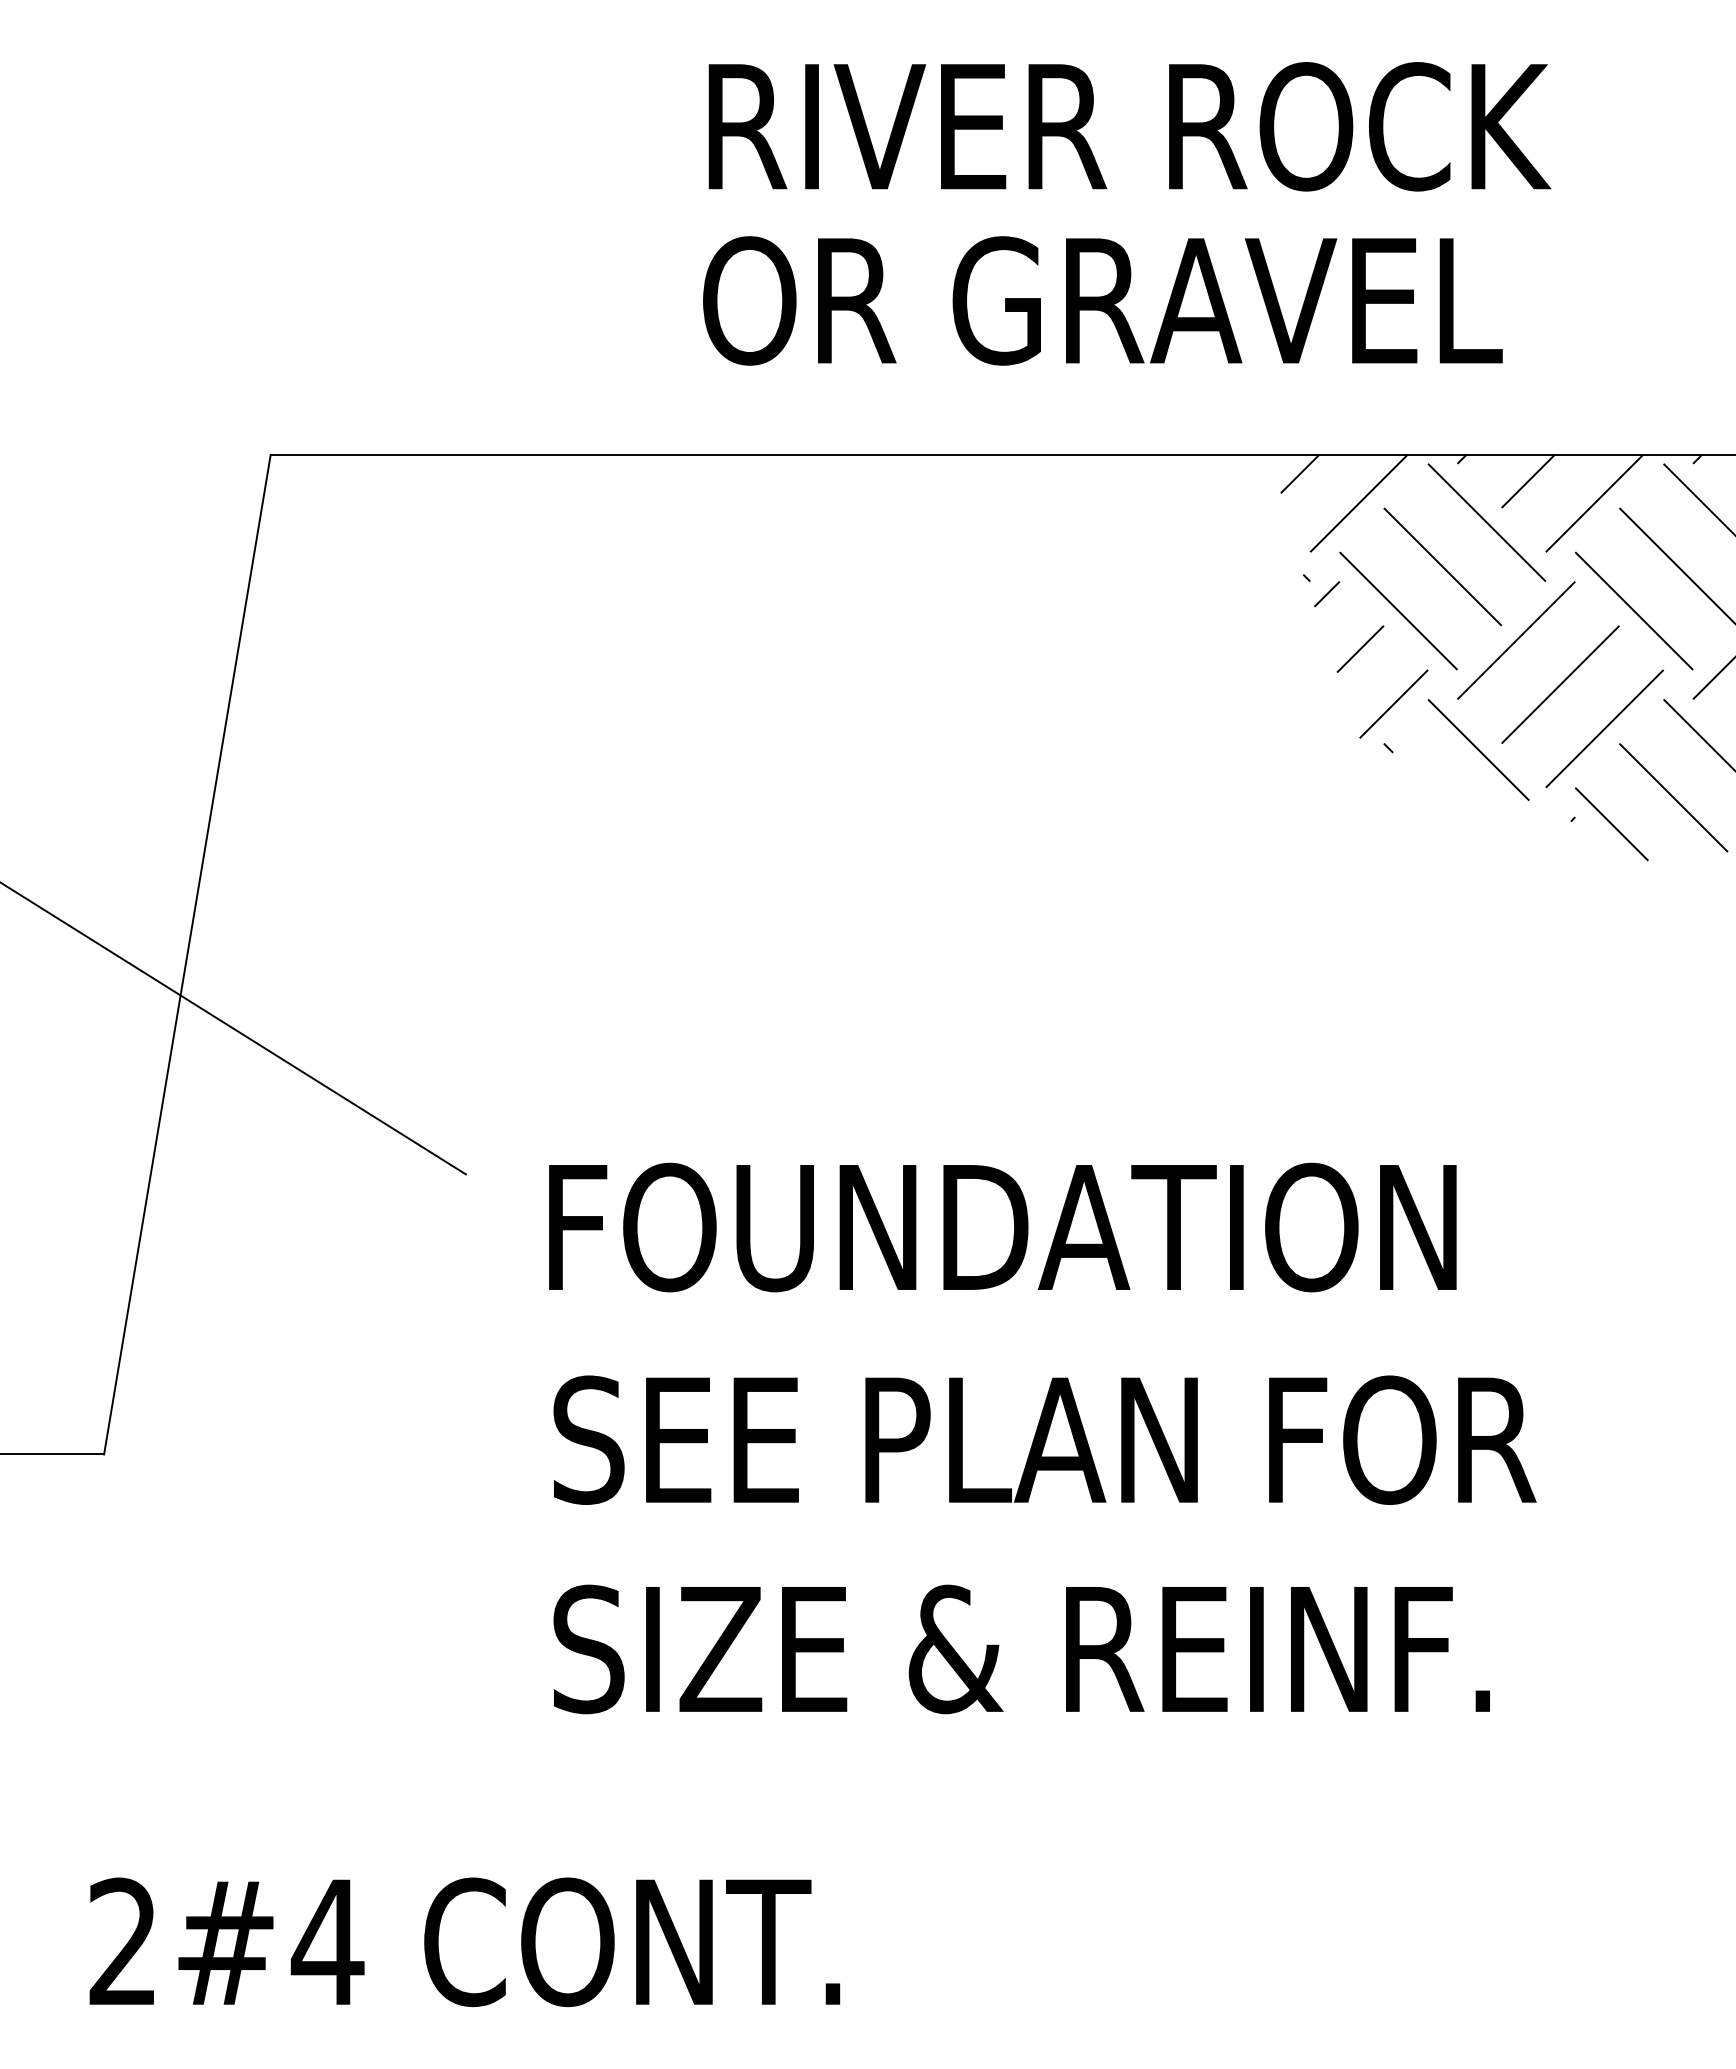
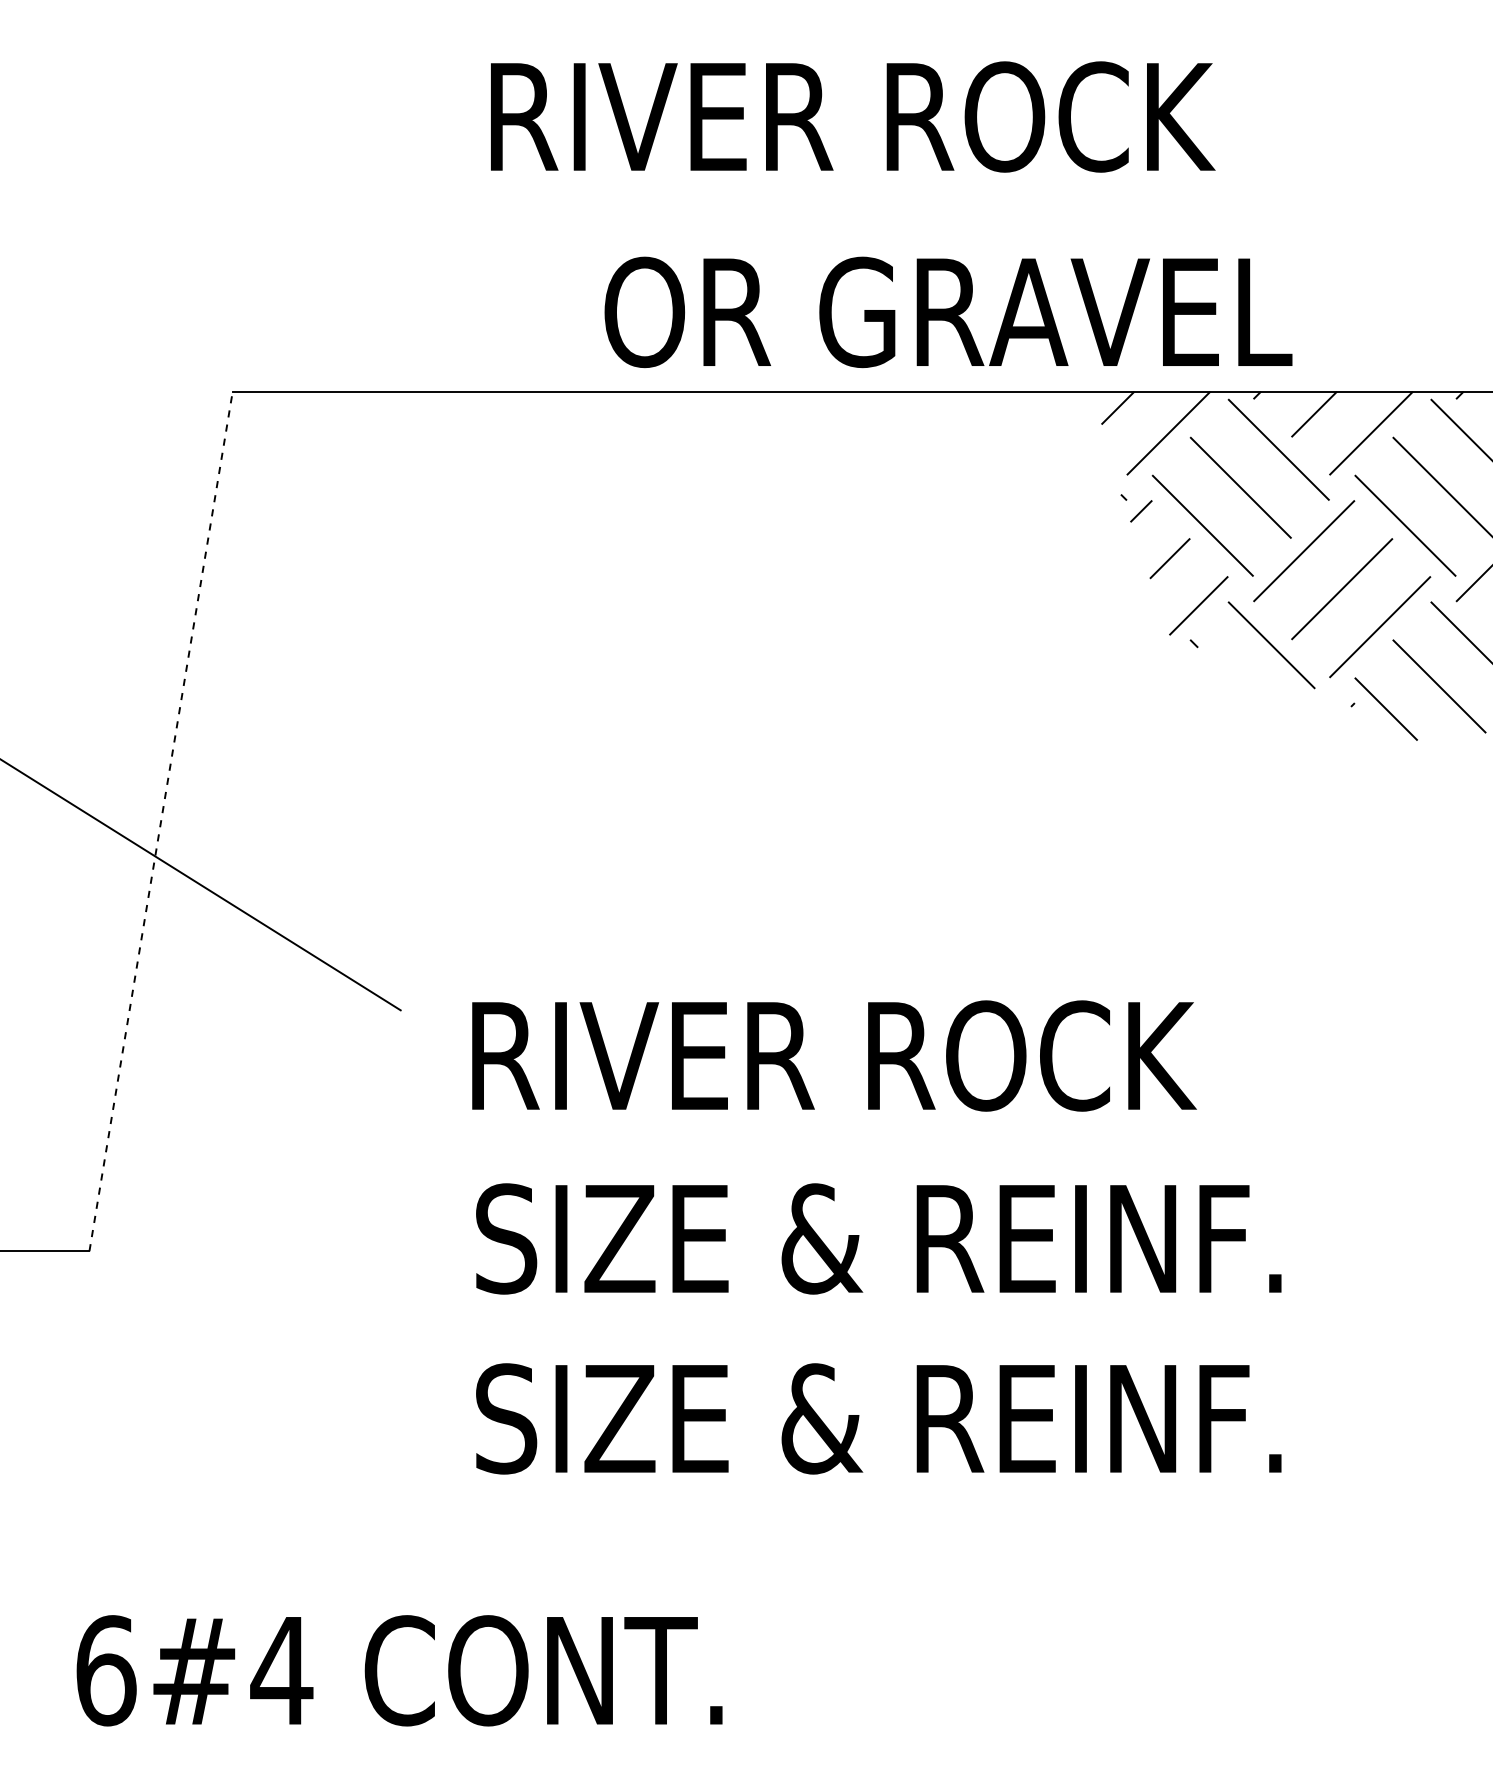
text: (1129, 126) -> (852, 116), moved
text: (1102, 300) -> (948, 312), moved
line: (187, 954) -> (161, 821), solid -> dashed
text: (1009, 1227) -> (868, 1055), FOUNDATION -> RIVER ROCK
text: (1097, 1439) -> (943, 1238), SEE PLAN FOR -> SIZE & REINF.
text: (124, 1942) -> (107, 1670), 2#4 -> 6#4

